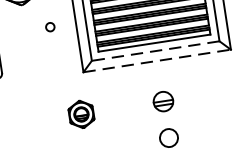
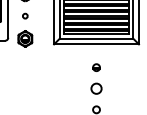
circle: (50, 25) -> (25, 15), moved
line: (155, 50) -> (96, 38), dashed -> solid
line: (158, 60) -> (97, 44), dashed -> solid
part: (163, 101) -> (96, 67), size x0.62
part: (81, 113) -> (25, 38), moved

